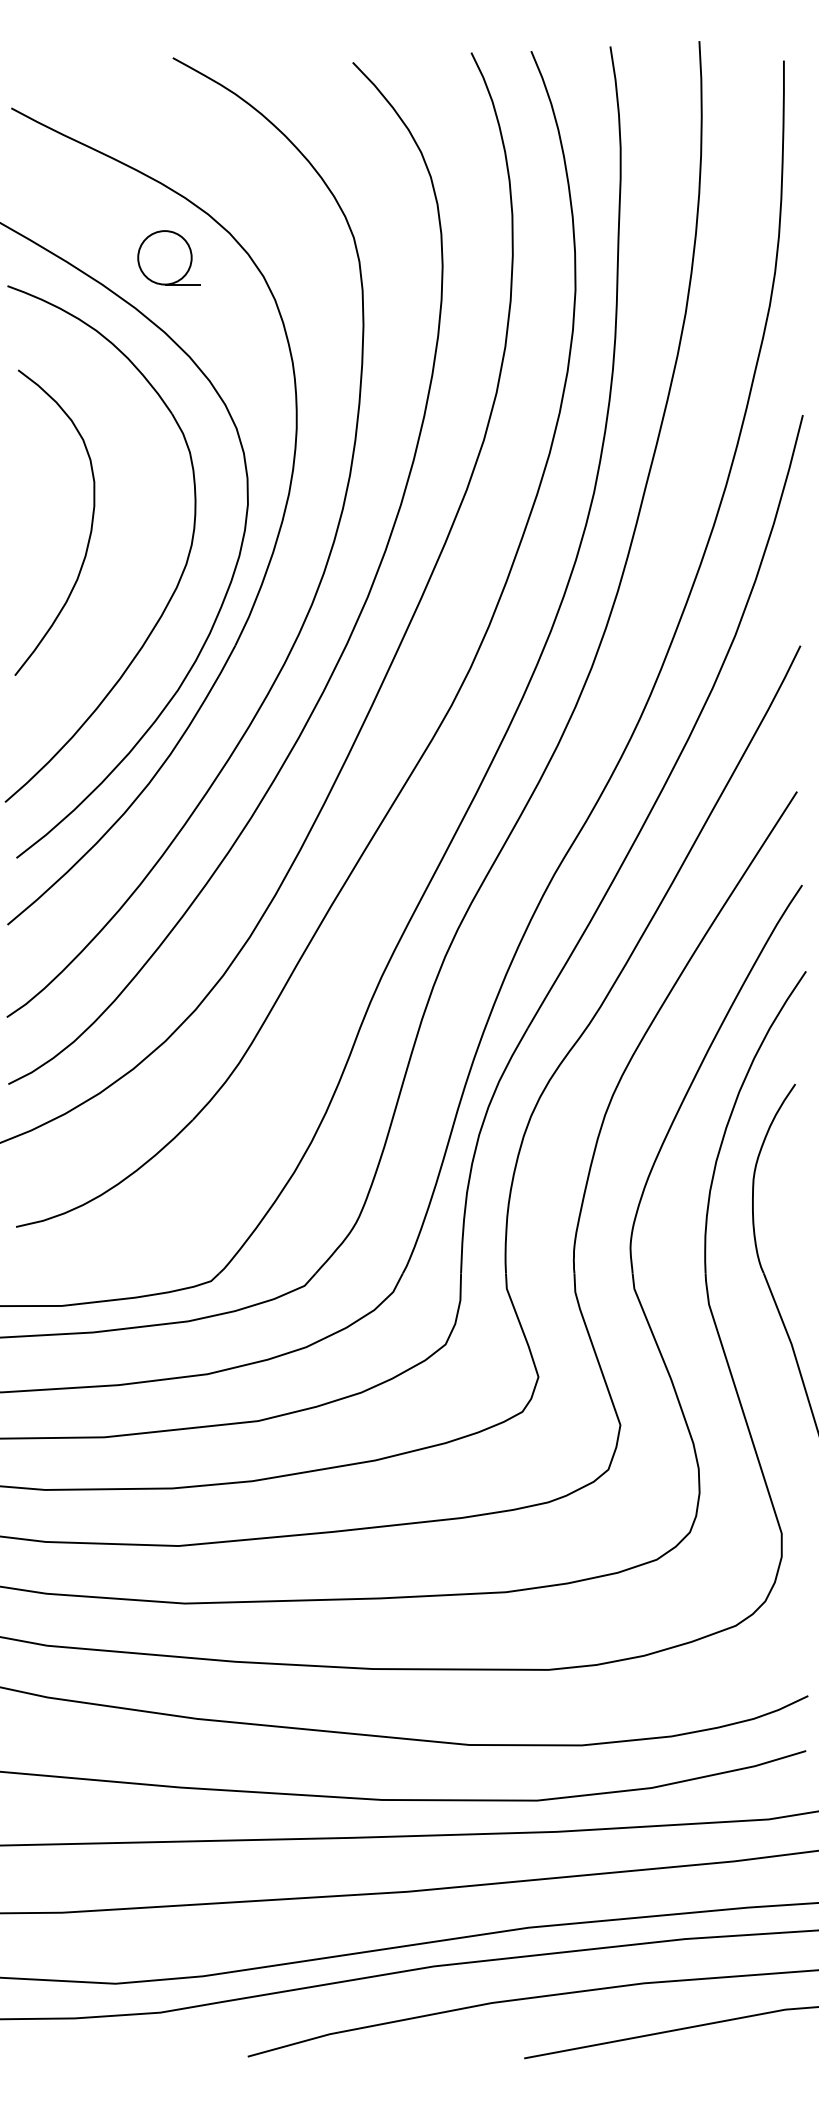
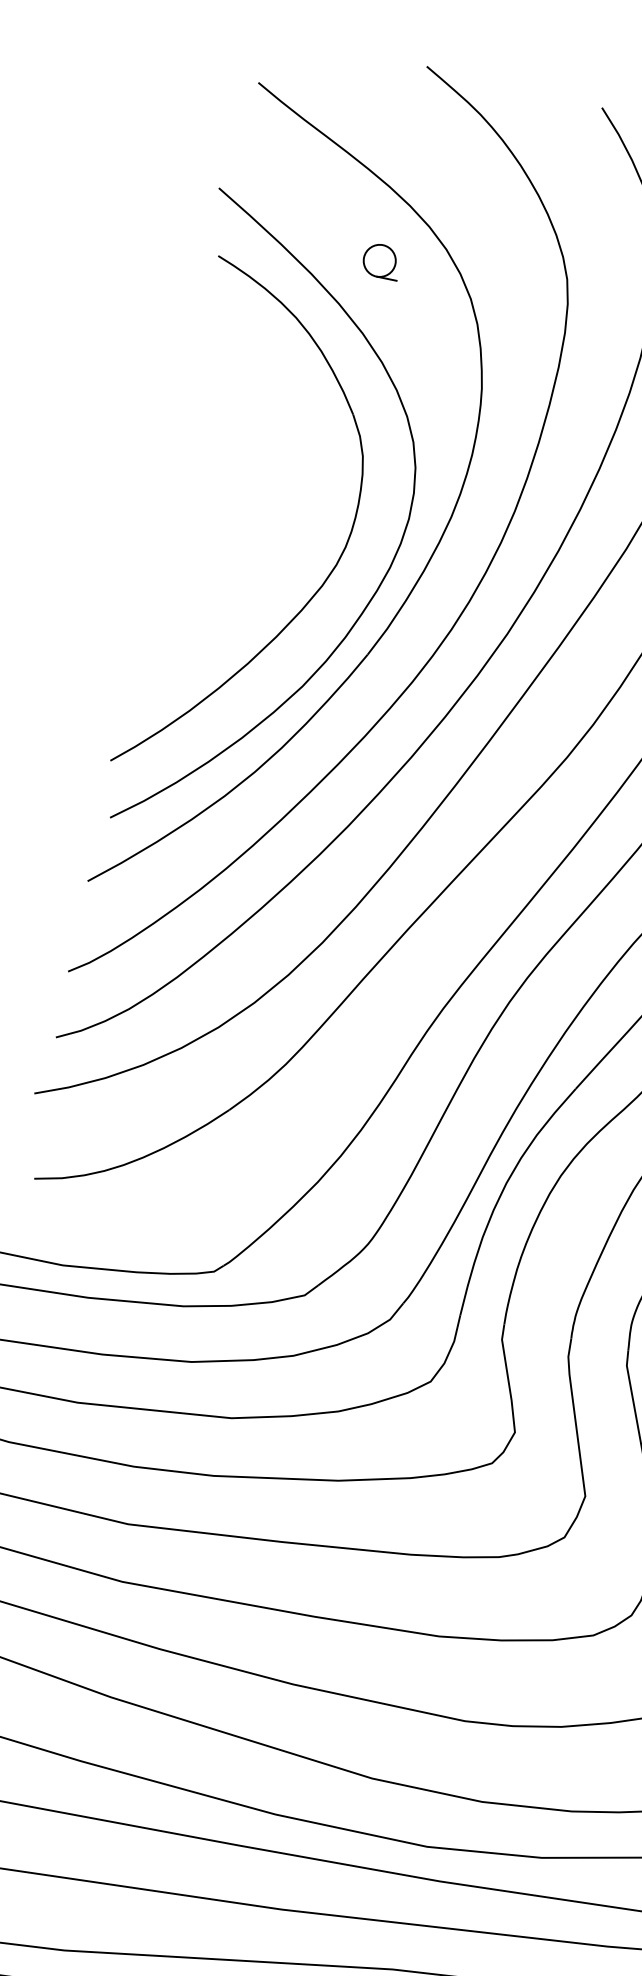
part: (168, 257) -> (381, 260), size x0.6
curve: (90, 527) -> (250, 509), removed

